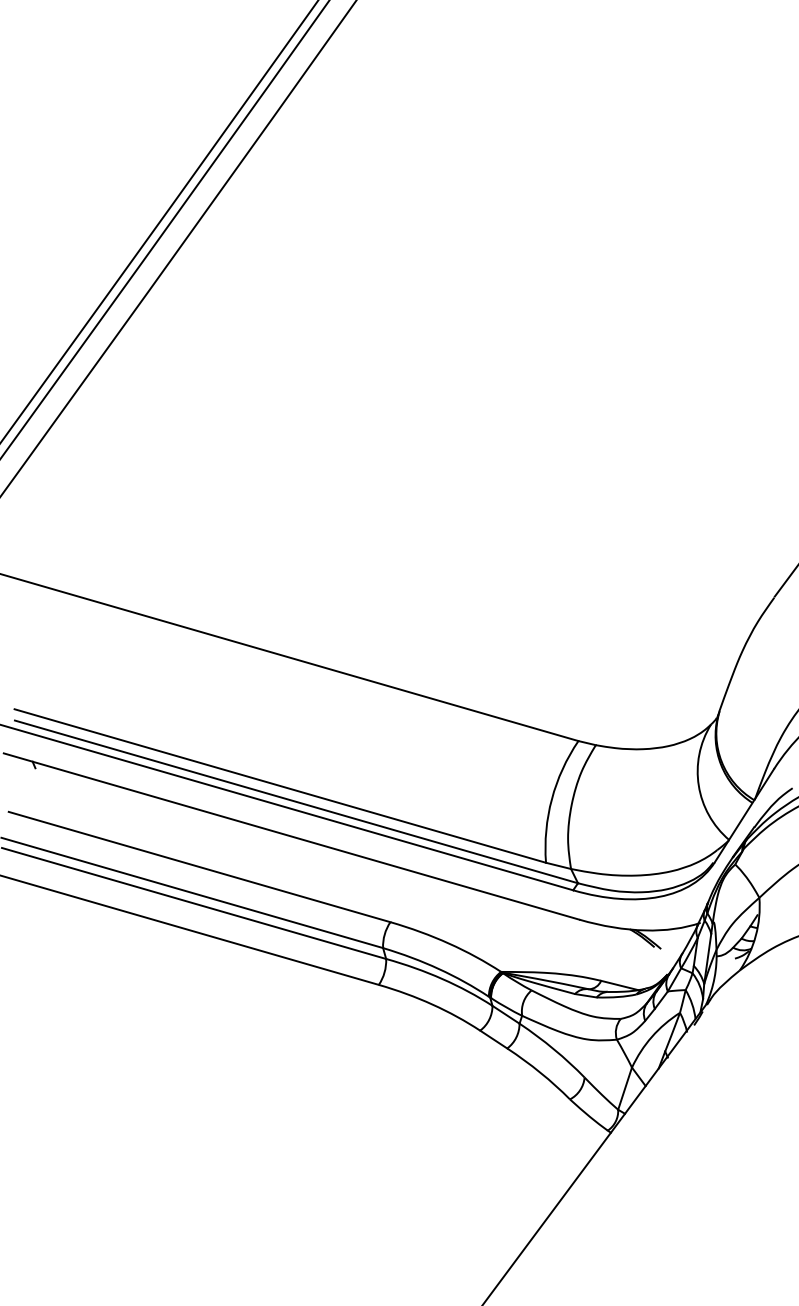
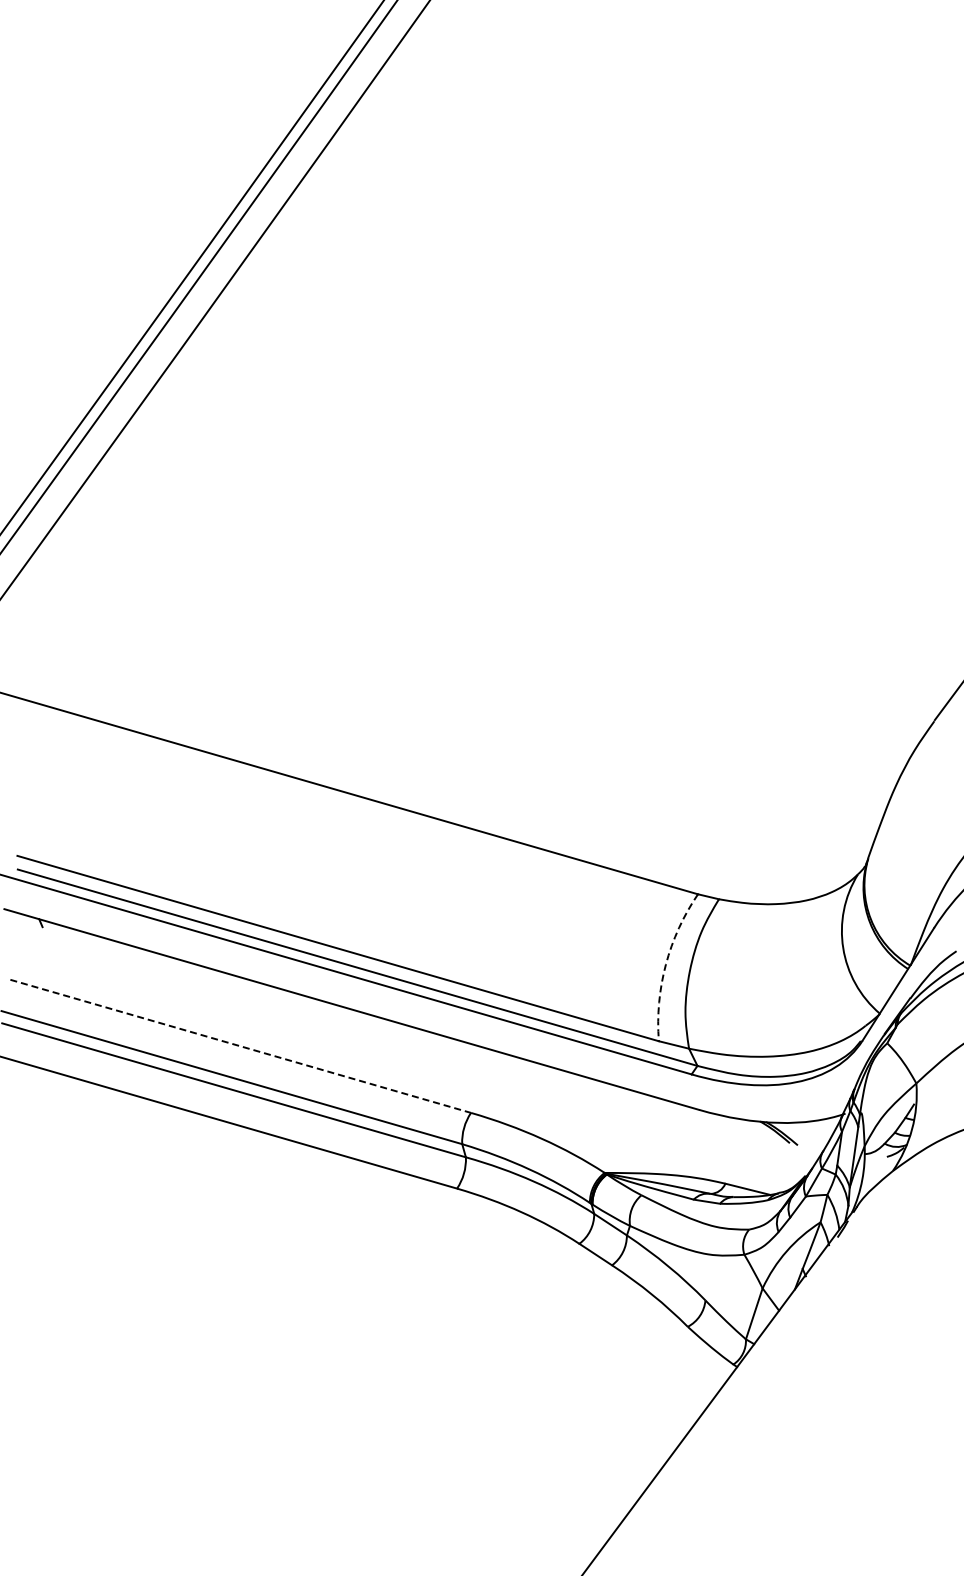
arc: (551, 799) -> (665, 964), solid -> dashed
line: (199, 867) -> (240, 1046), solid -> dashed

